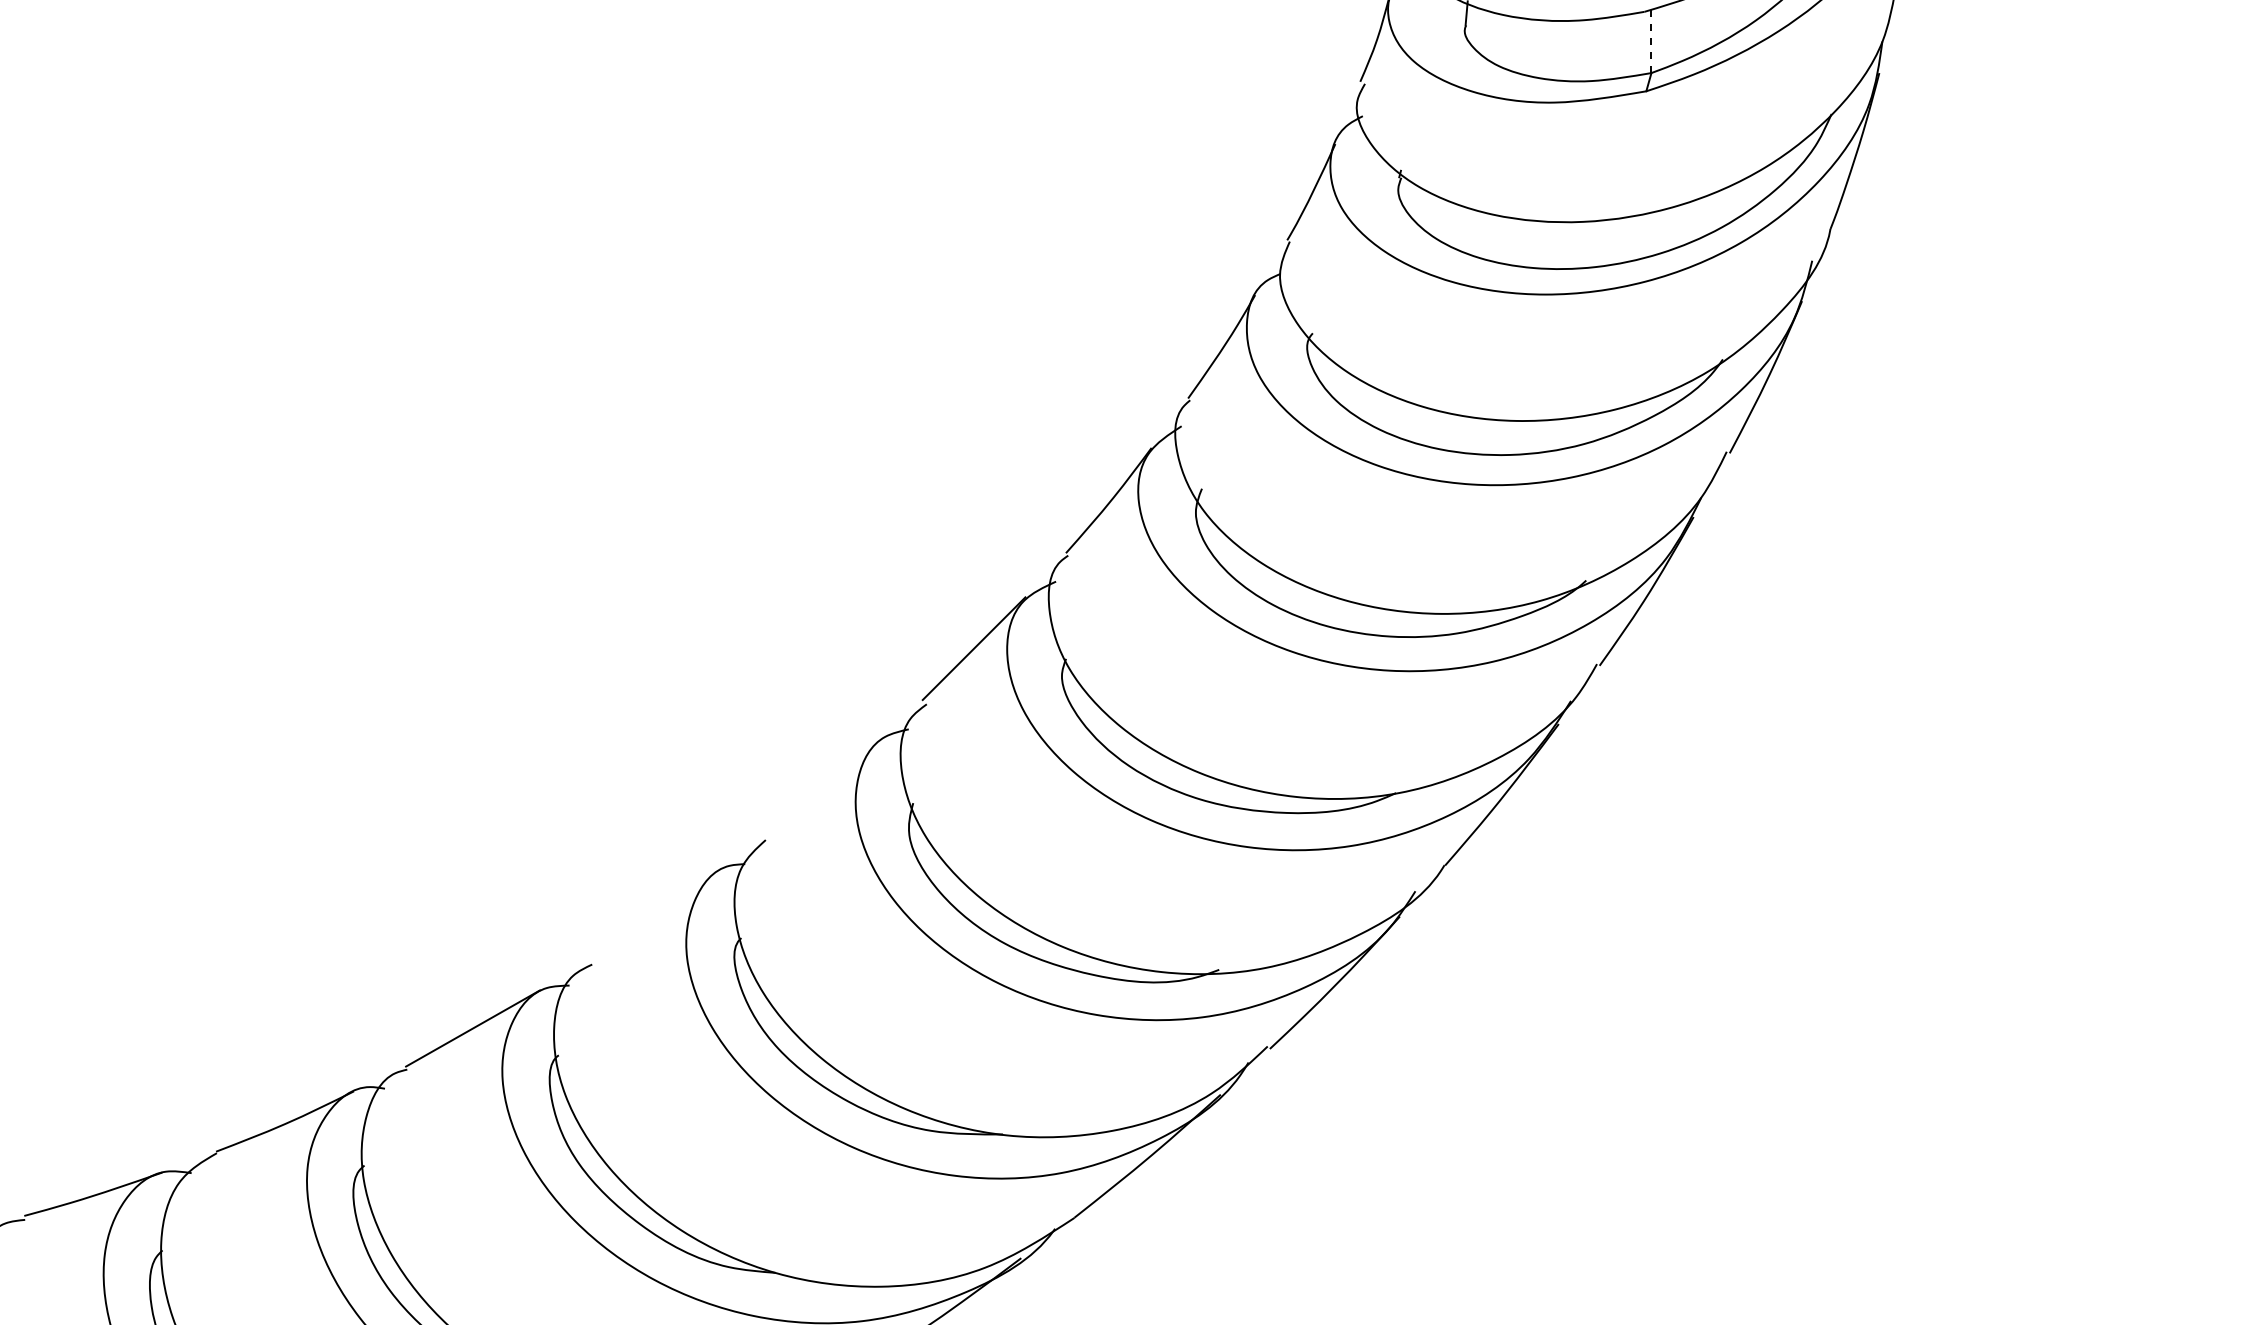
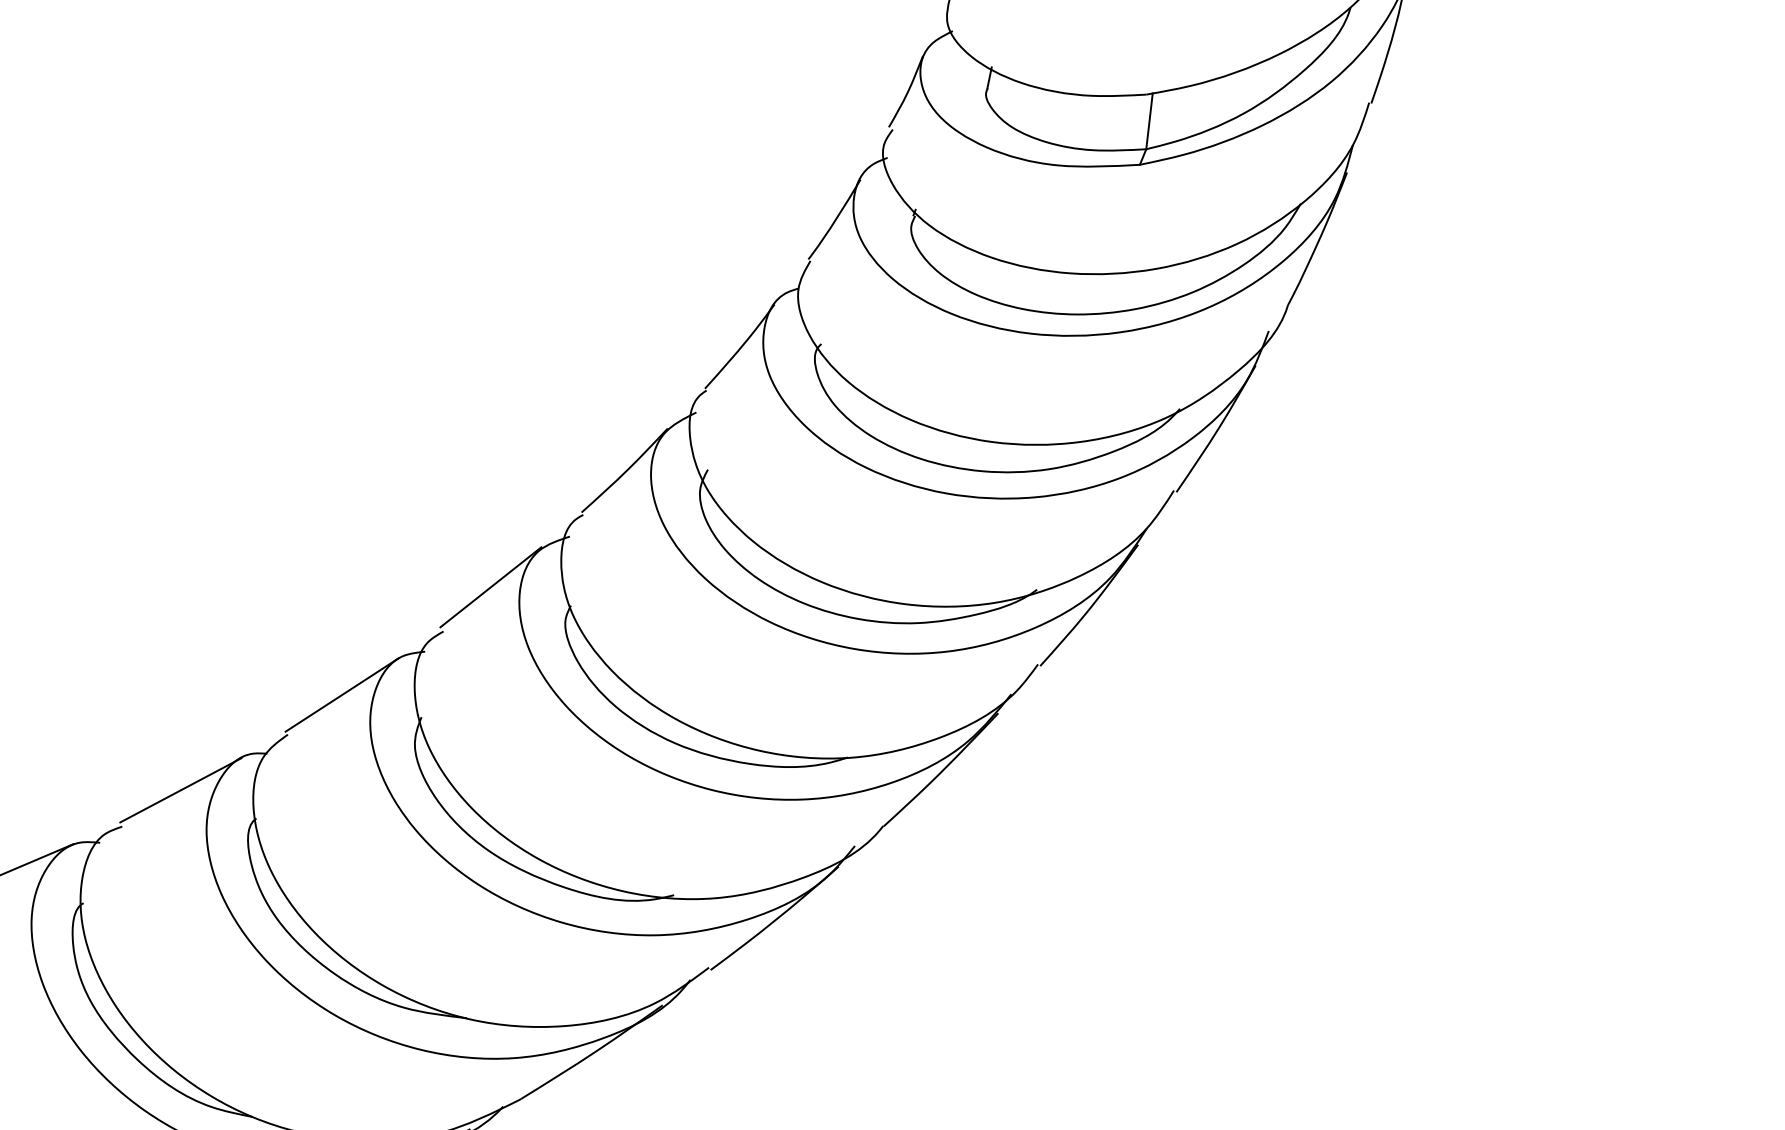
line: (1651, 41) -> (1149, 121), dashed -> solid
line: (820, 788) -> (341, 694), added
line: (652, 916) -> (180, 790), added

